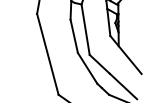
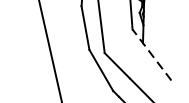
line: (126, 55) -> (152, 55), solid -> dashed

